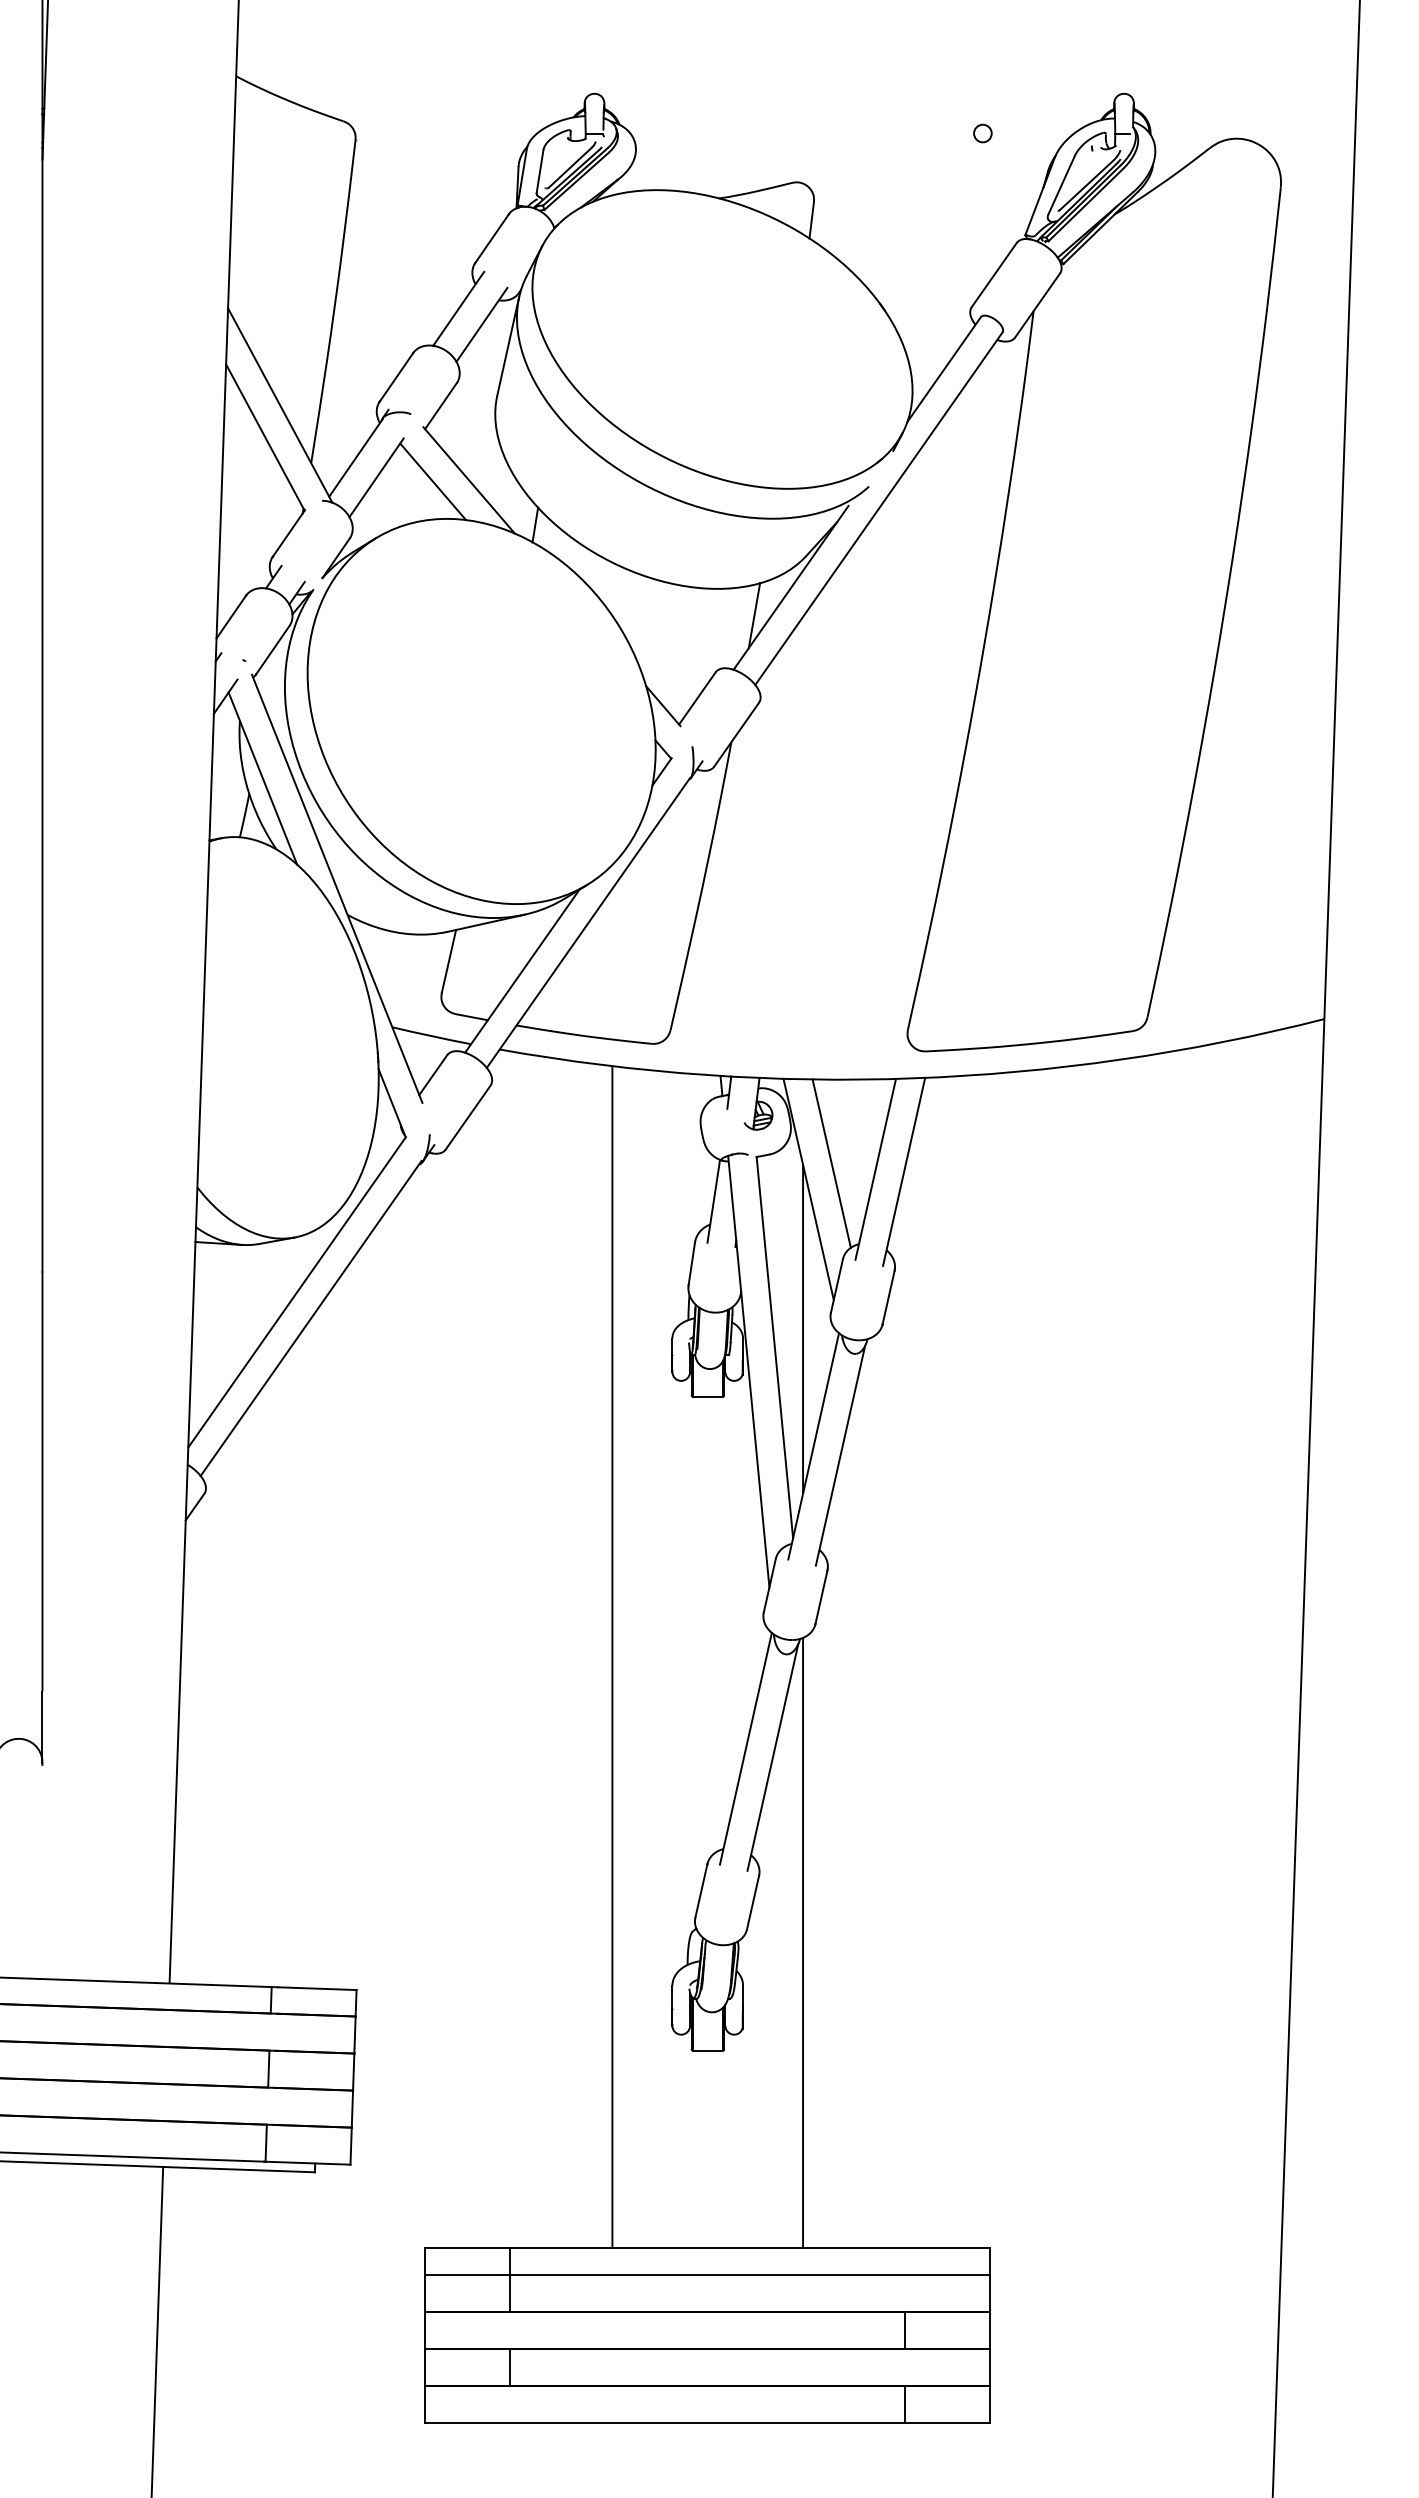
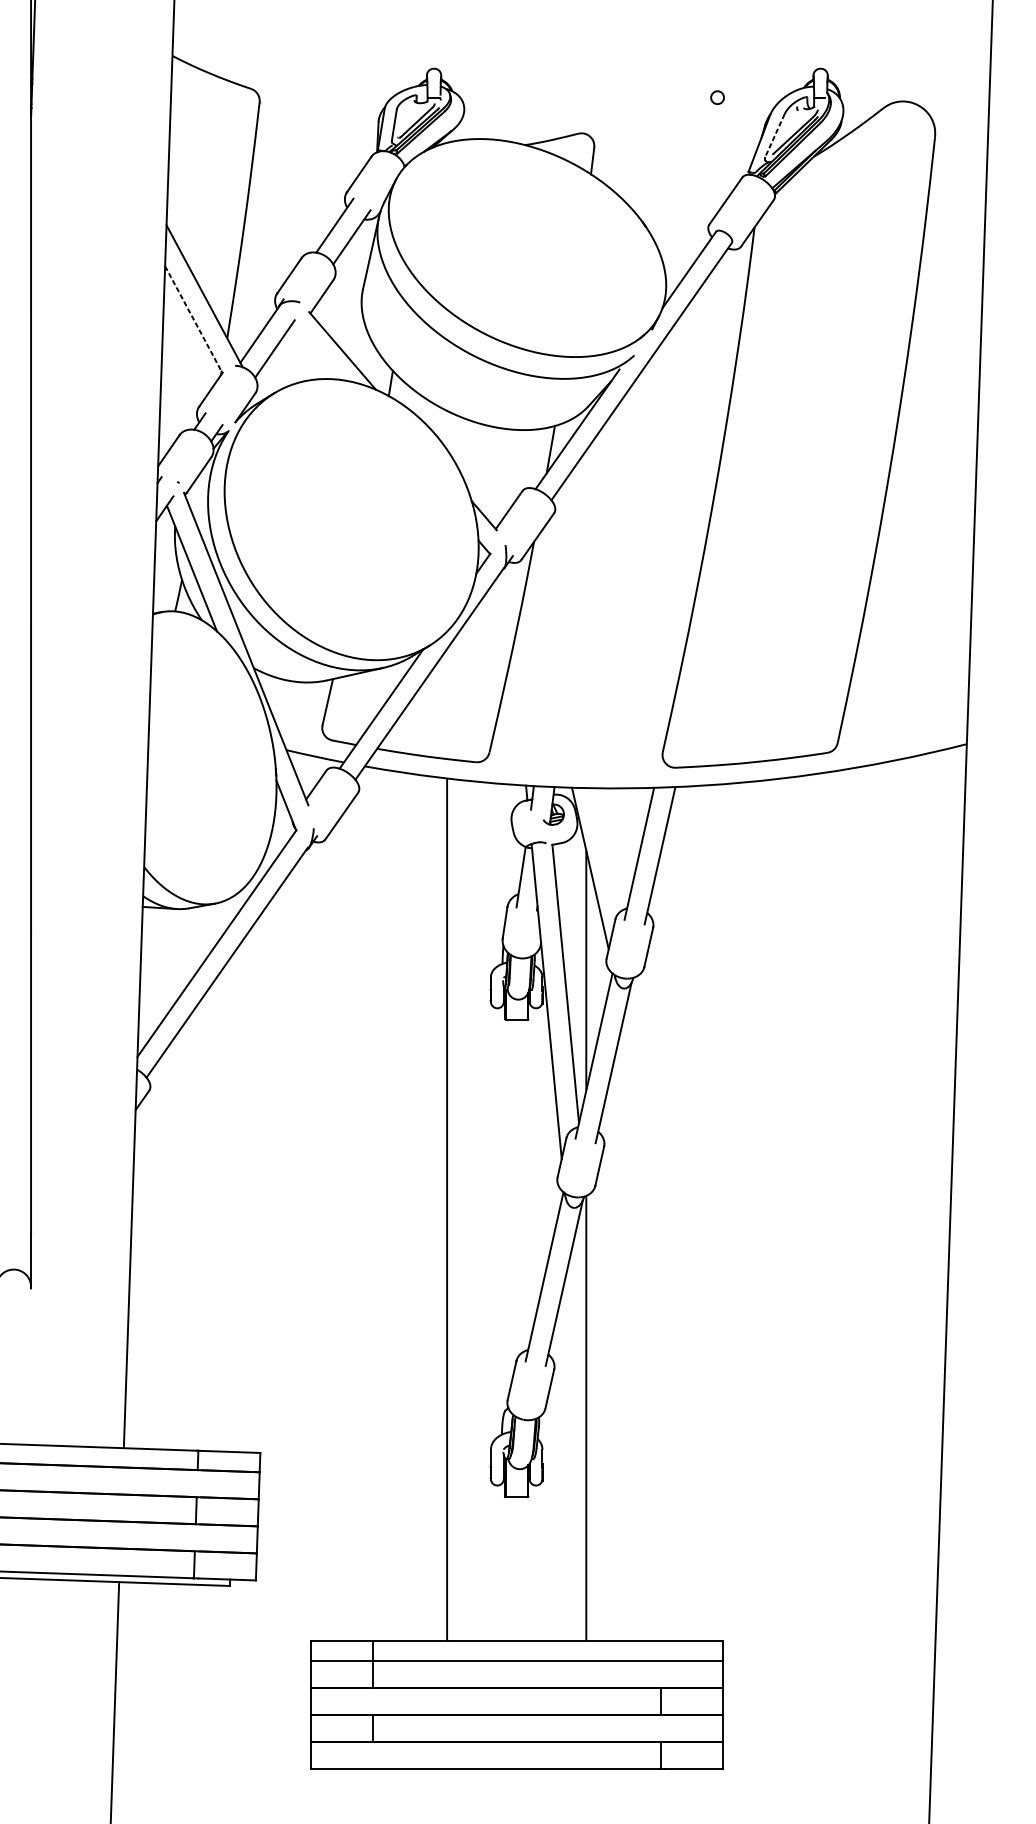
line: (1061, 185) -> (774, 135), solid -> dashed
line: (265, 437) -> (193, 319), solid -> dashed
line: (433, 481) -> (316, 351), removed
line: (831, 1163) -> (607, 849), removed

